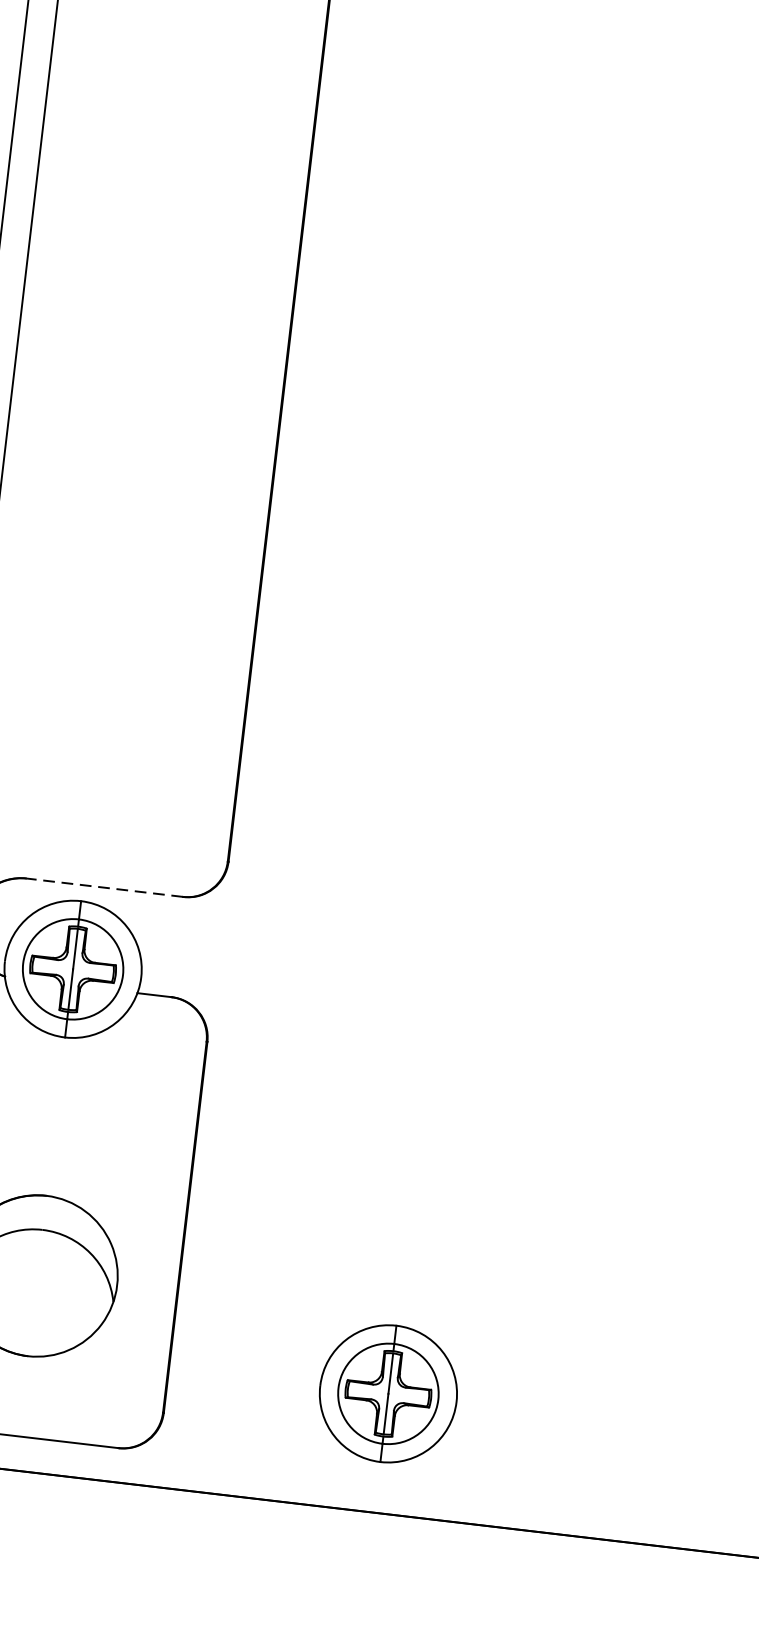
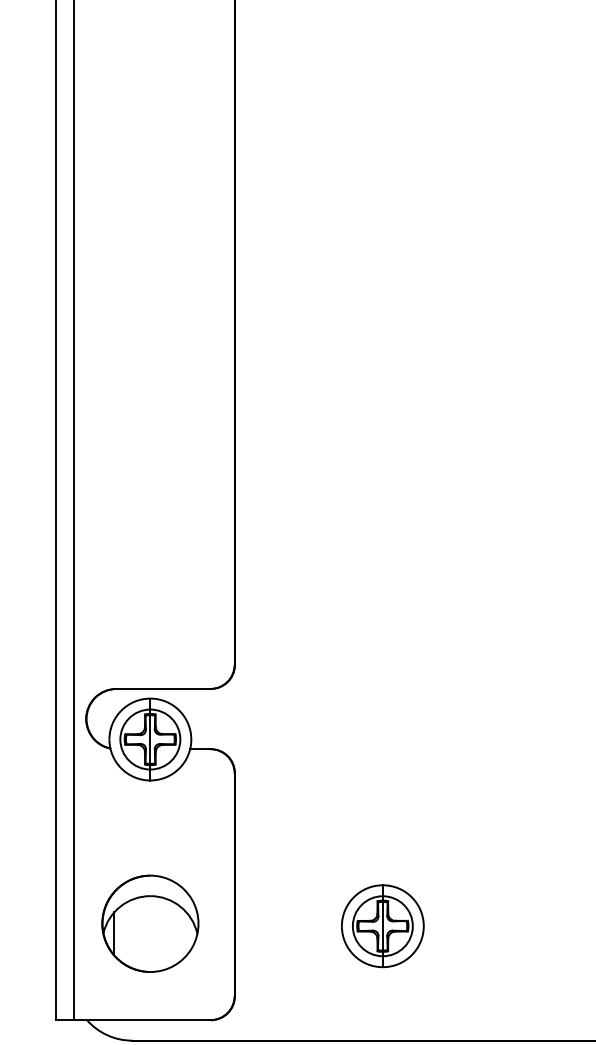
line: (103, 886) -> (162, 688), dashed -> solid
part: (387, 1394) -> (382, 926), moved

